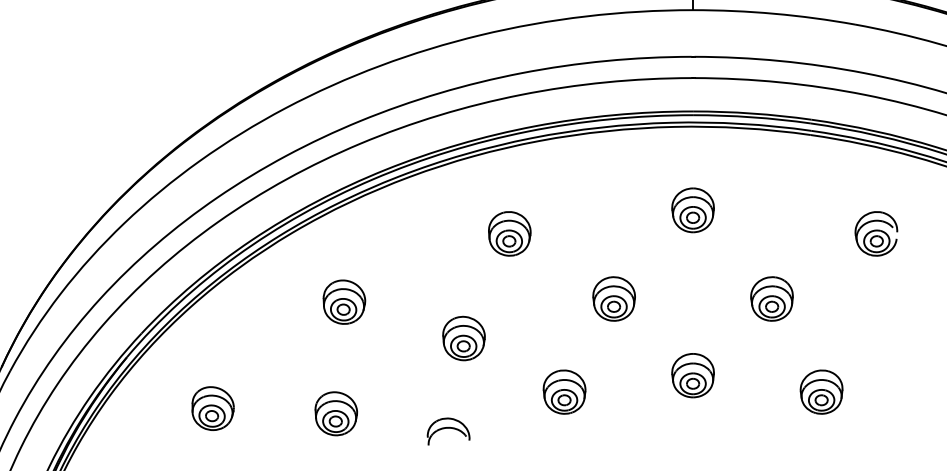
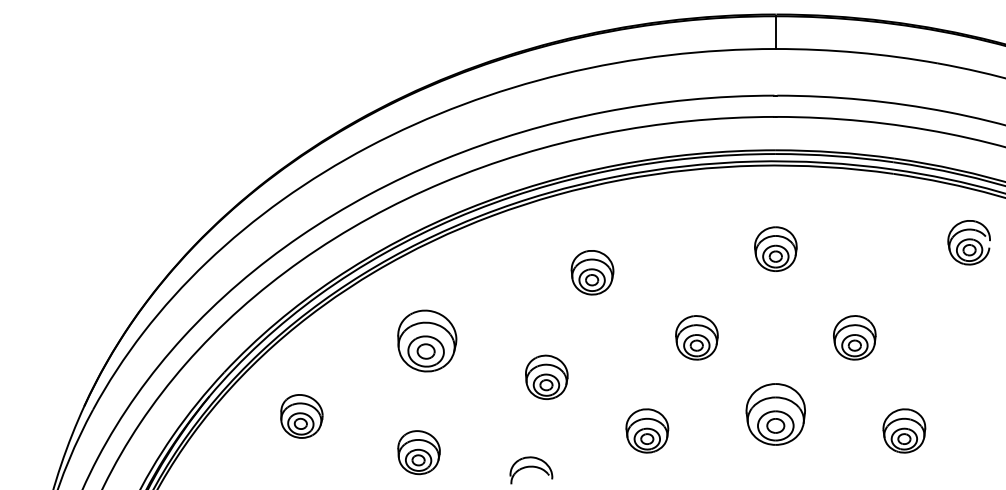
part: (875, 233) -> (968, 242), moved
part: (343, 301) -> (426, 340), size x1.4
part: (692, 375) -> (775, 414), size x1.4
part: (212, 408) -> (301, 416), moved

